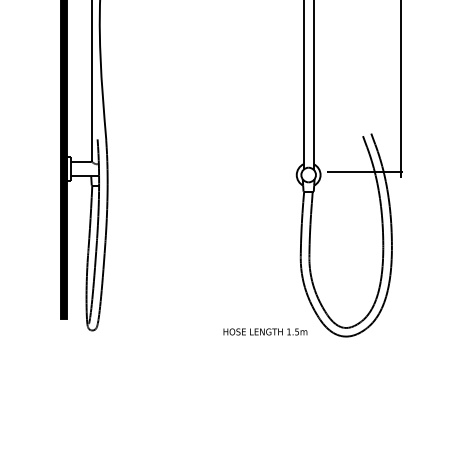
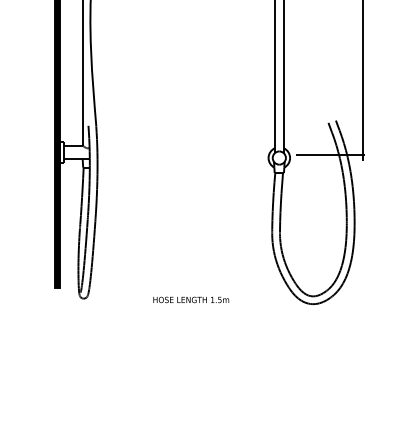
text: (265, 331) -> (191, 299), moved

